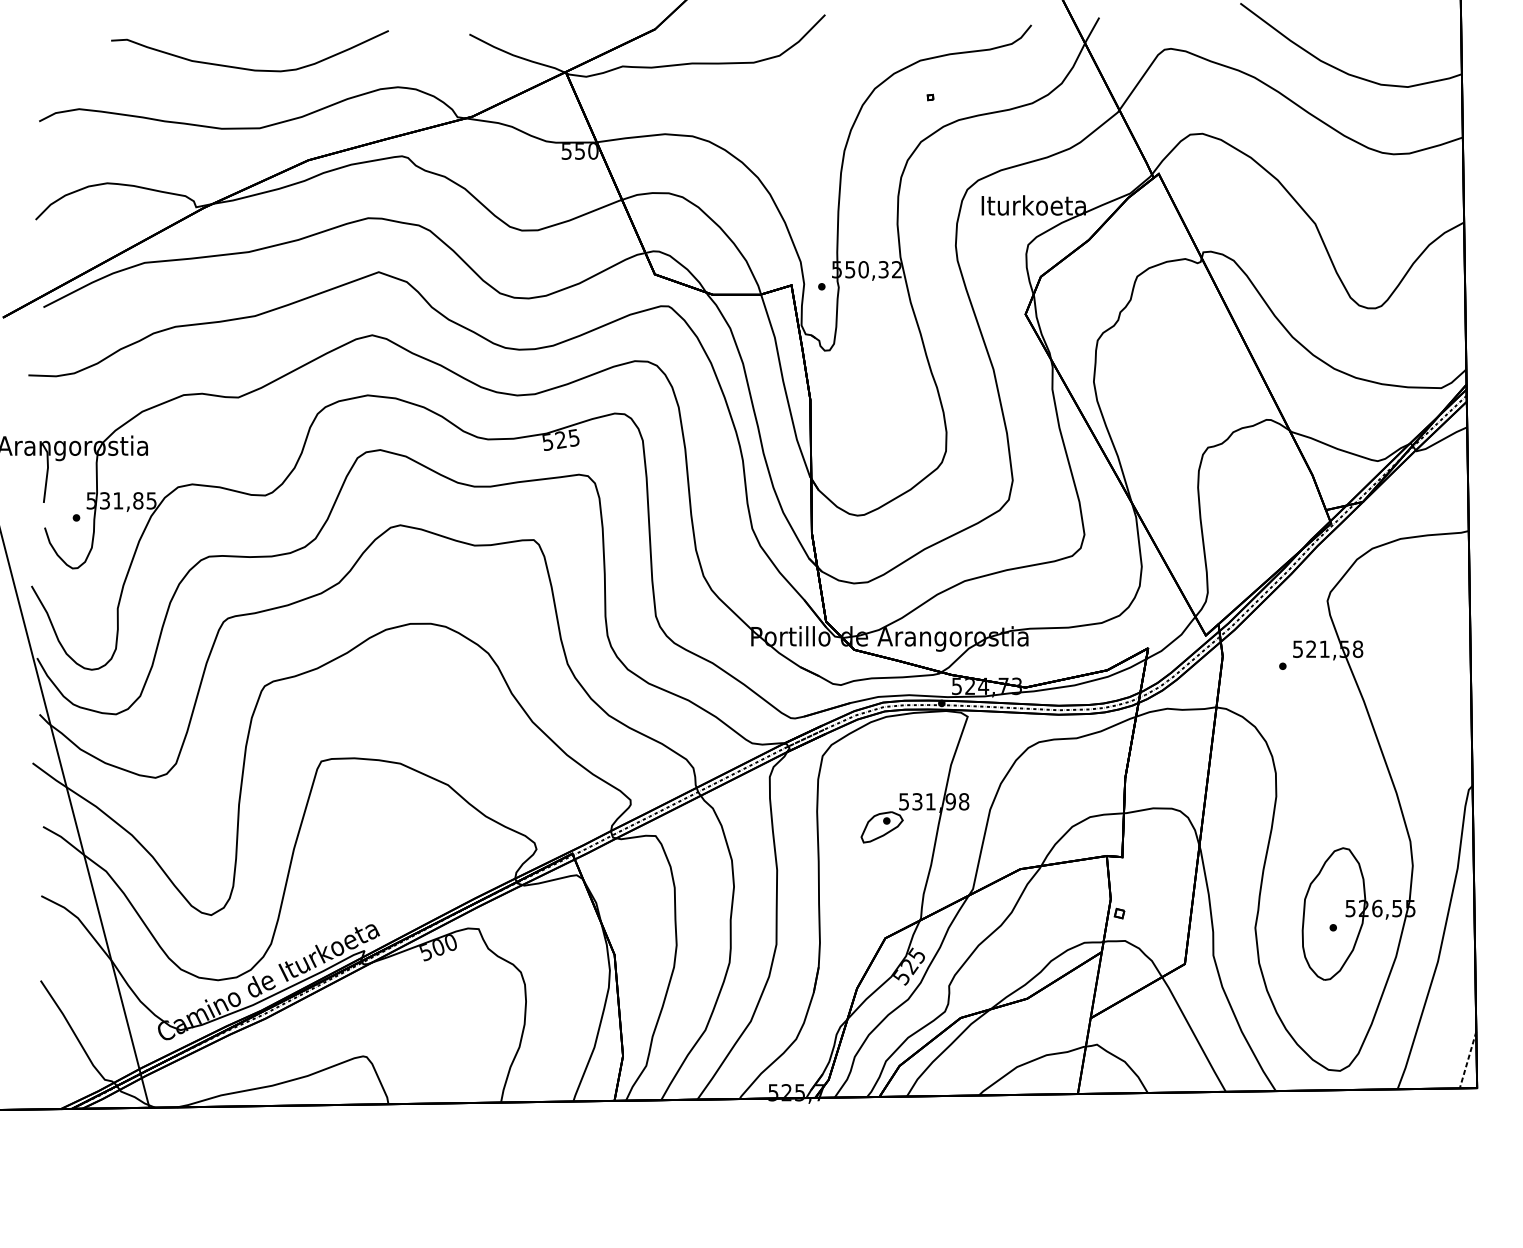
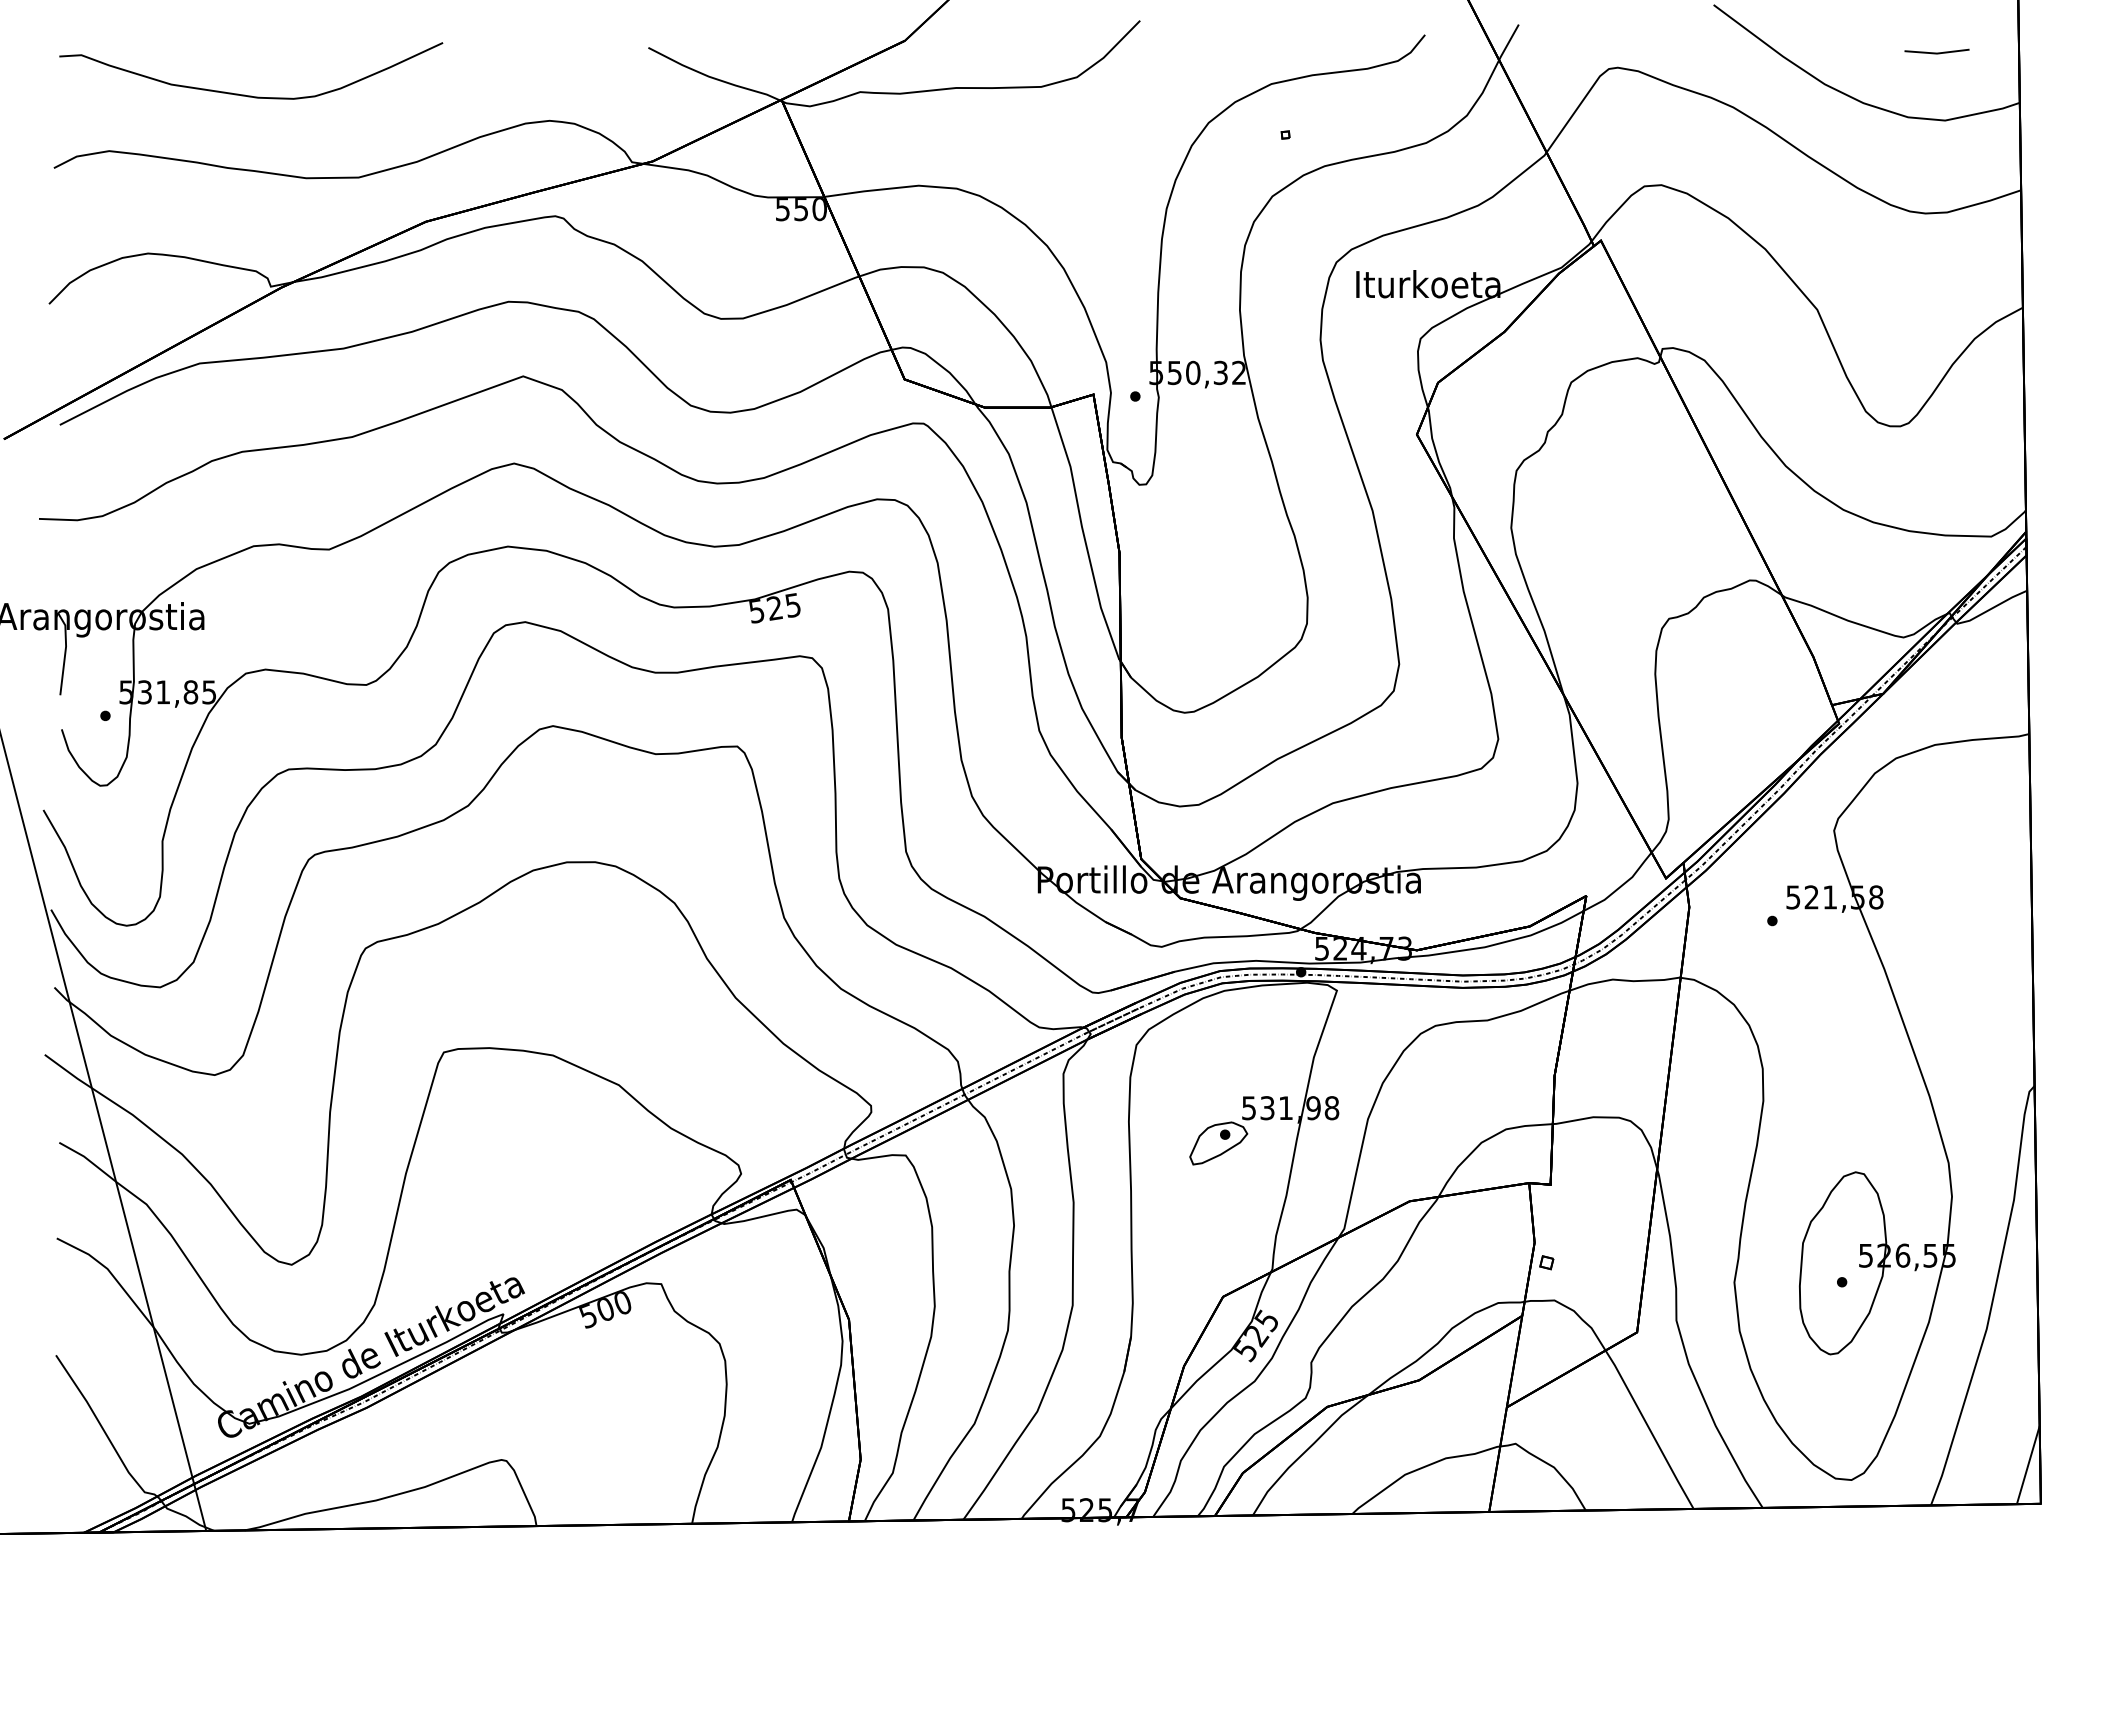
line: (1401, 37) -> (1936, 52), added
curve: (245, 68) -> (245, 94), moved
line: (1468, 1061) -> (2028, 1466), dashed -> solid

